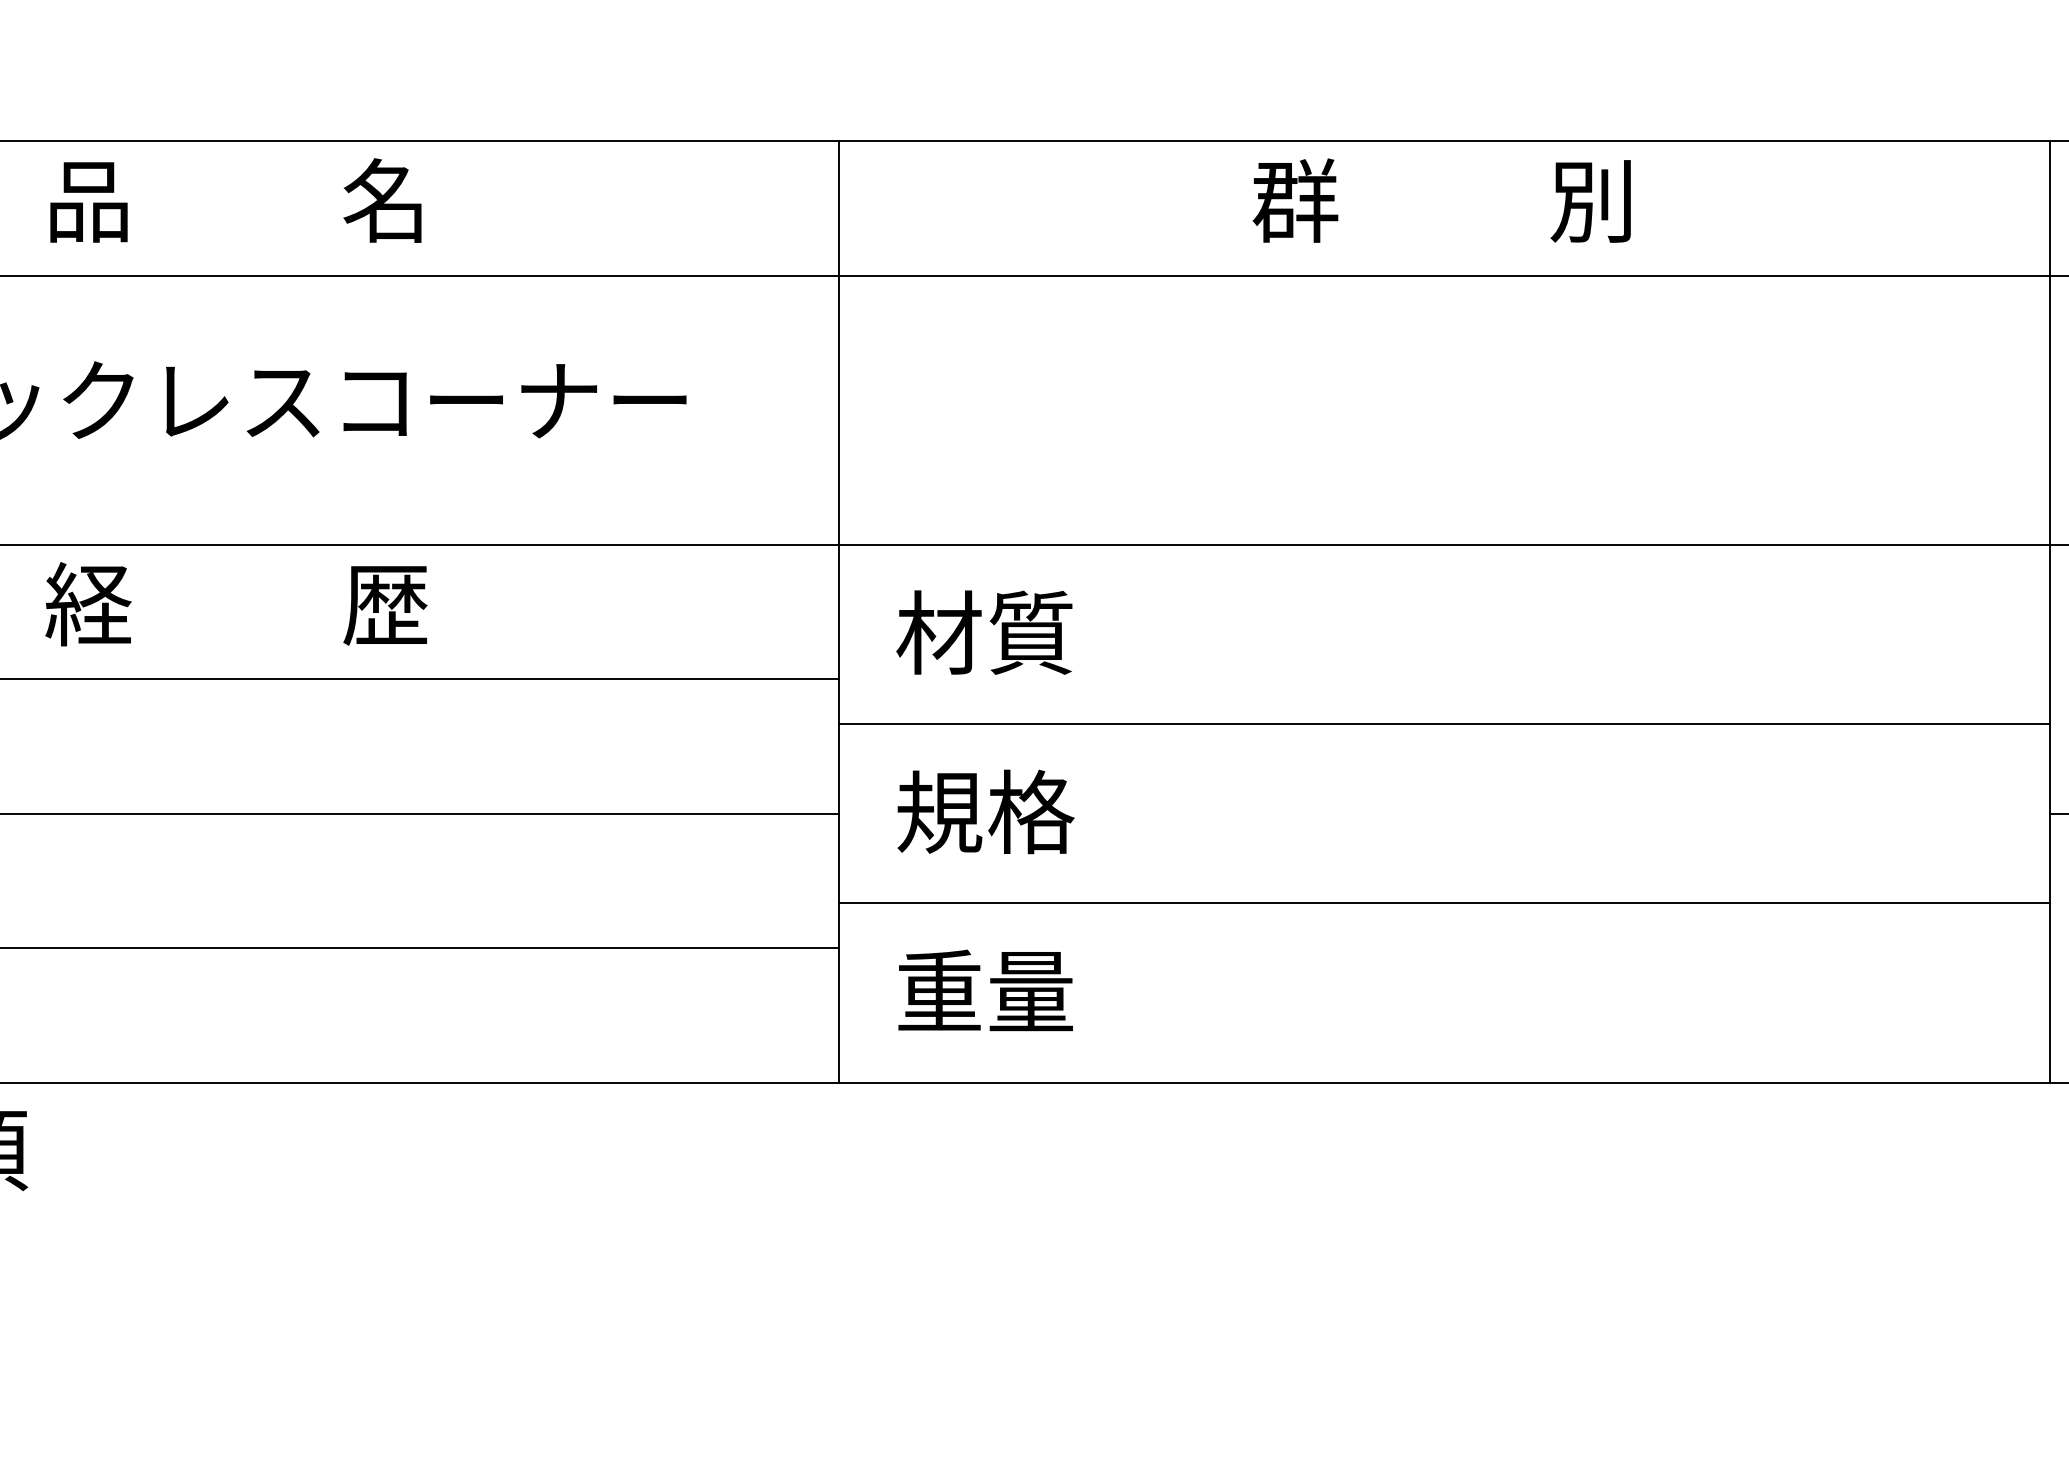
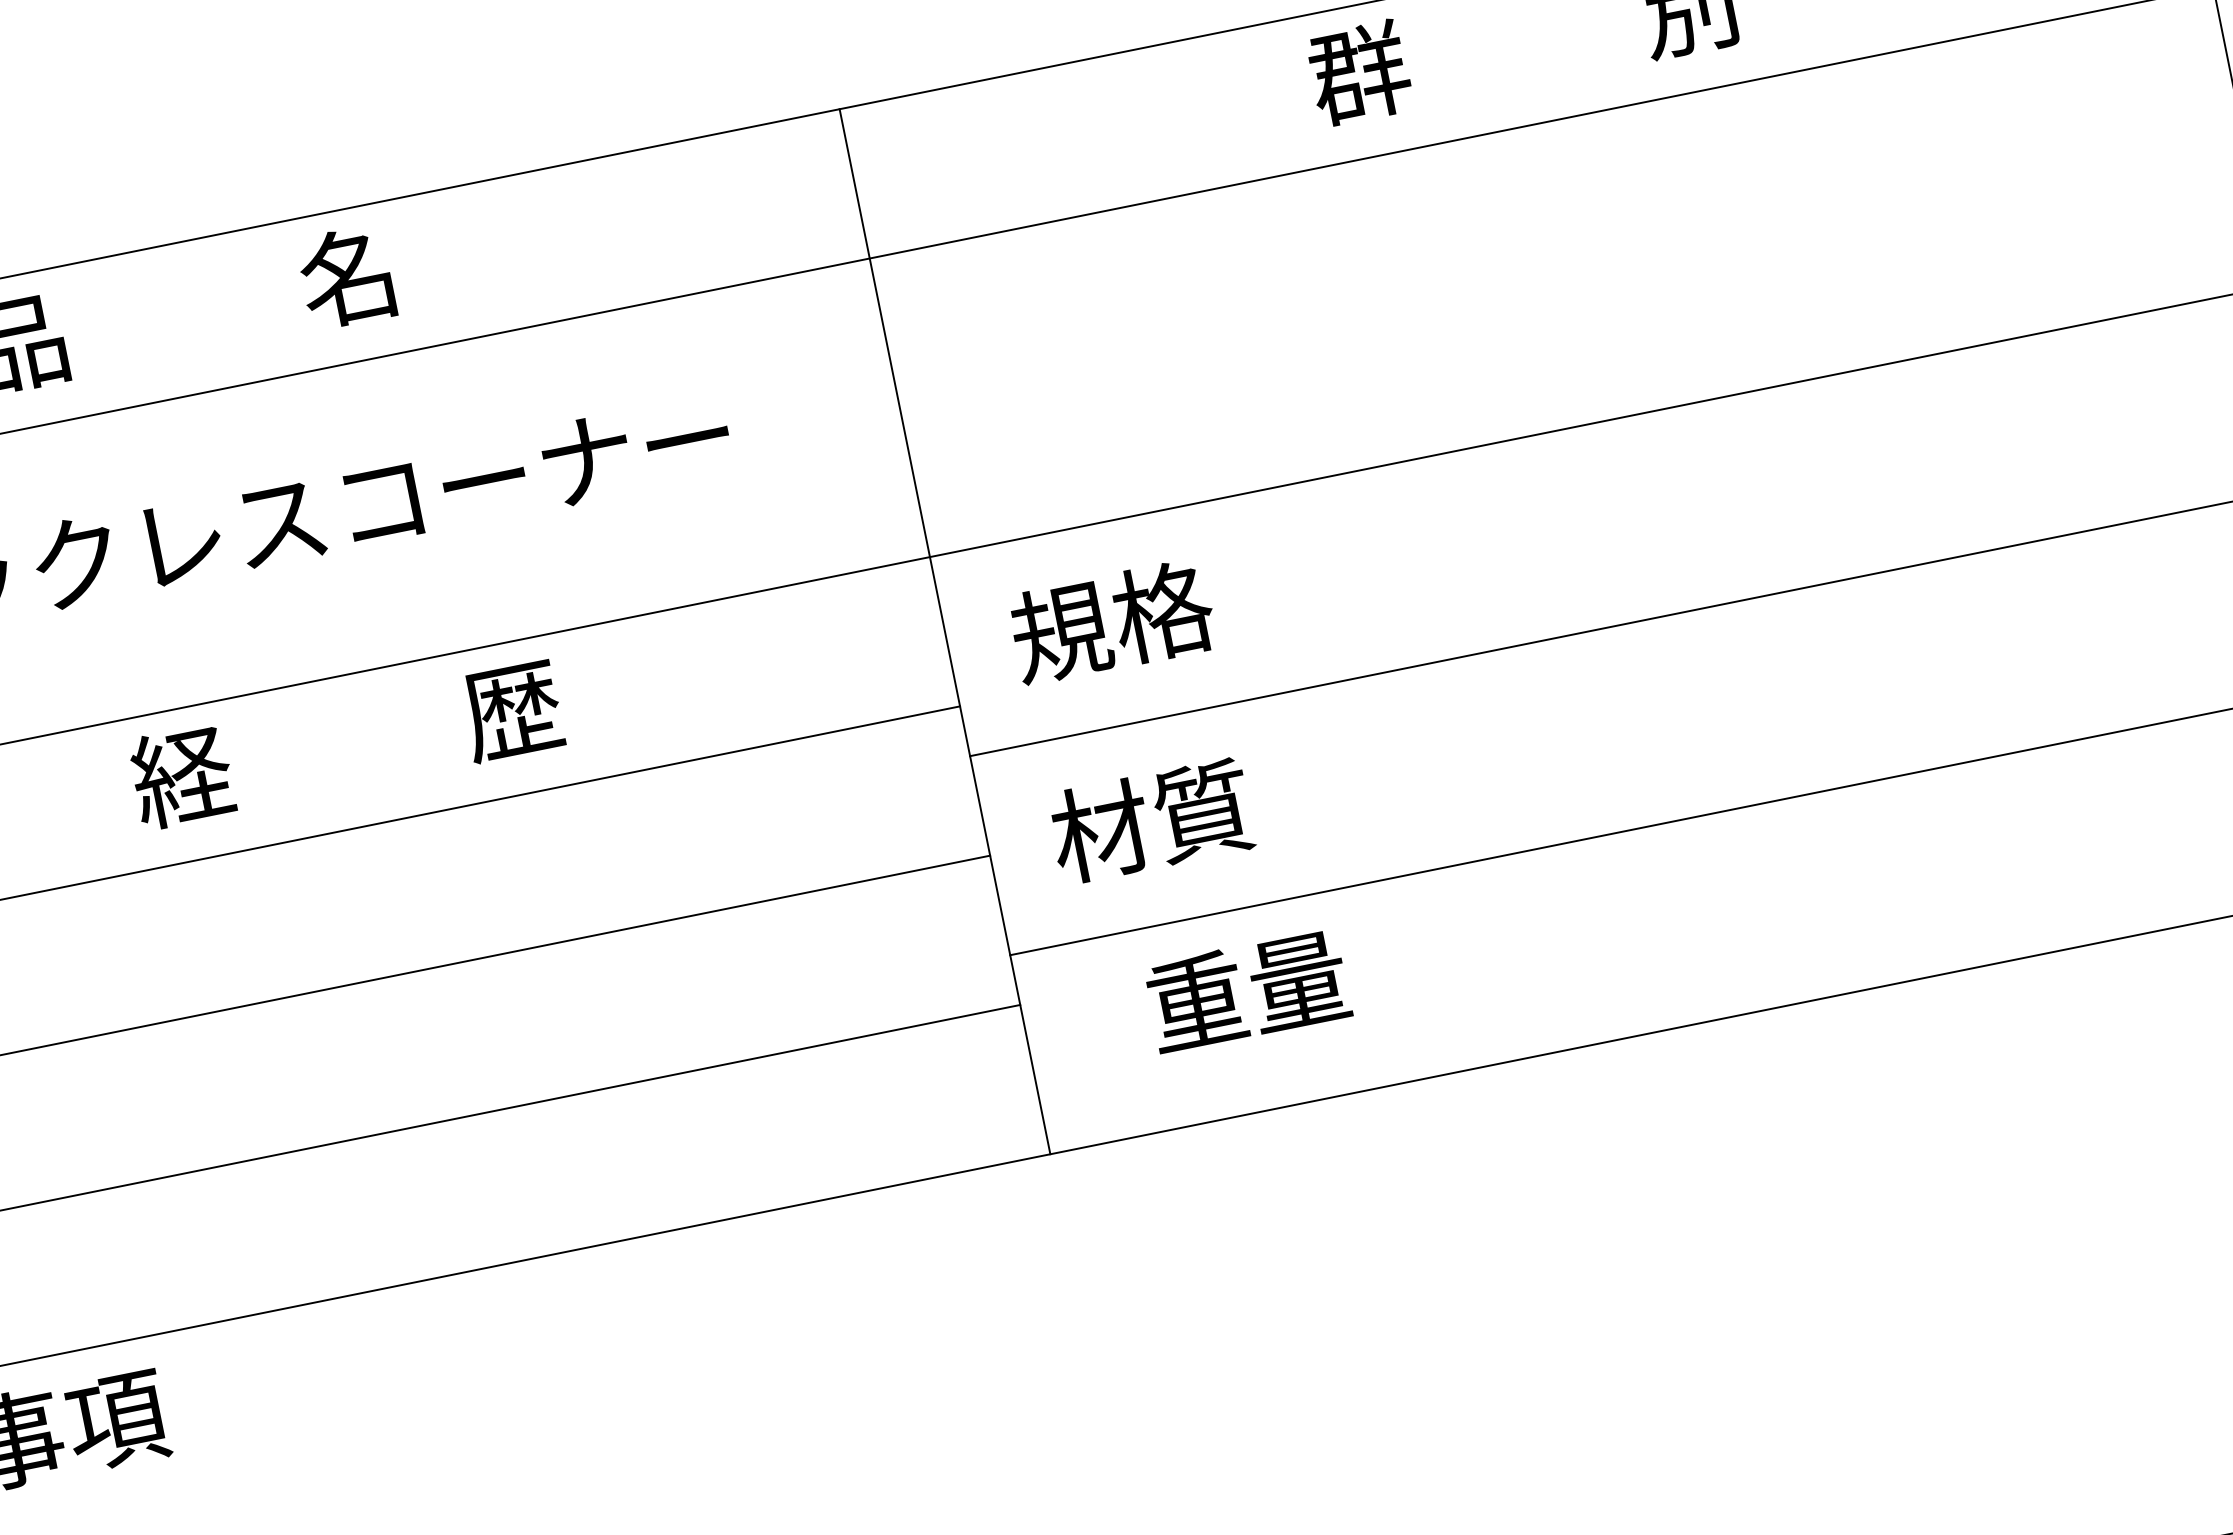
text: (236, 604) -> (346, 743), moved
text: (985, 632) -> (1112, 621), 材質 -> 規格
text: (985, 811) -> (1152, 820), 規格 -> 材質
text: (985, 990) -> (1247, 990), moved

